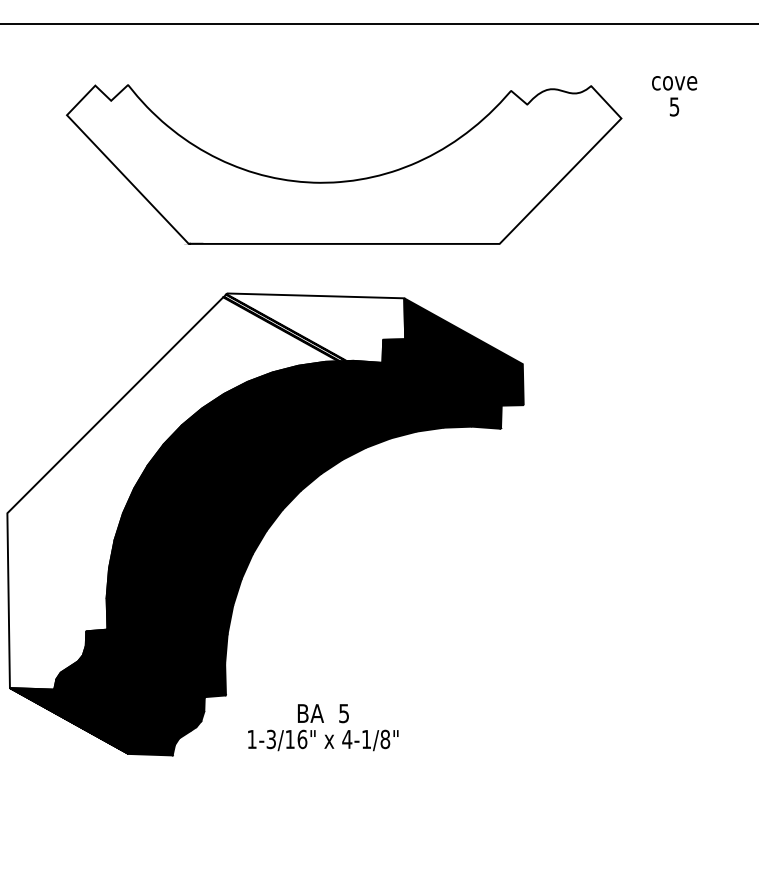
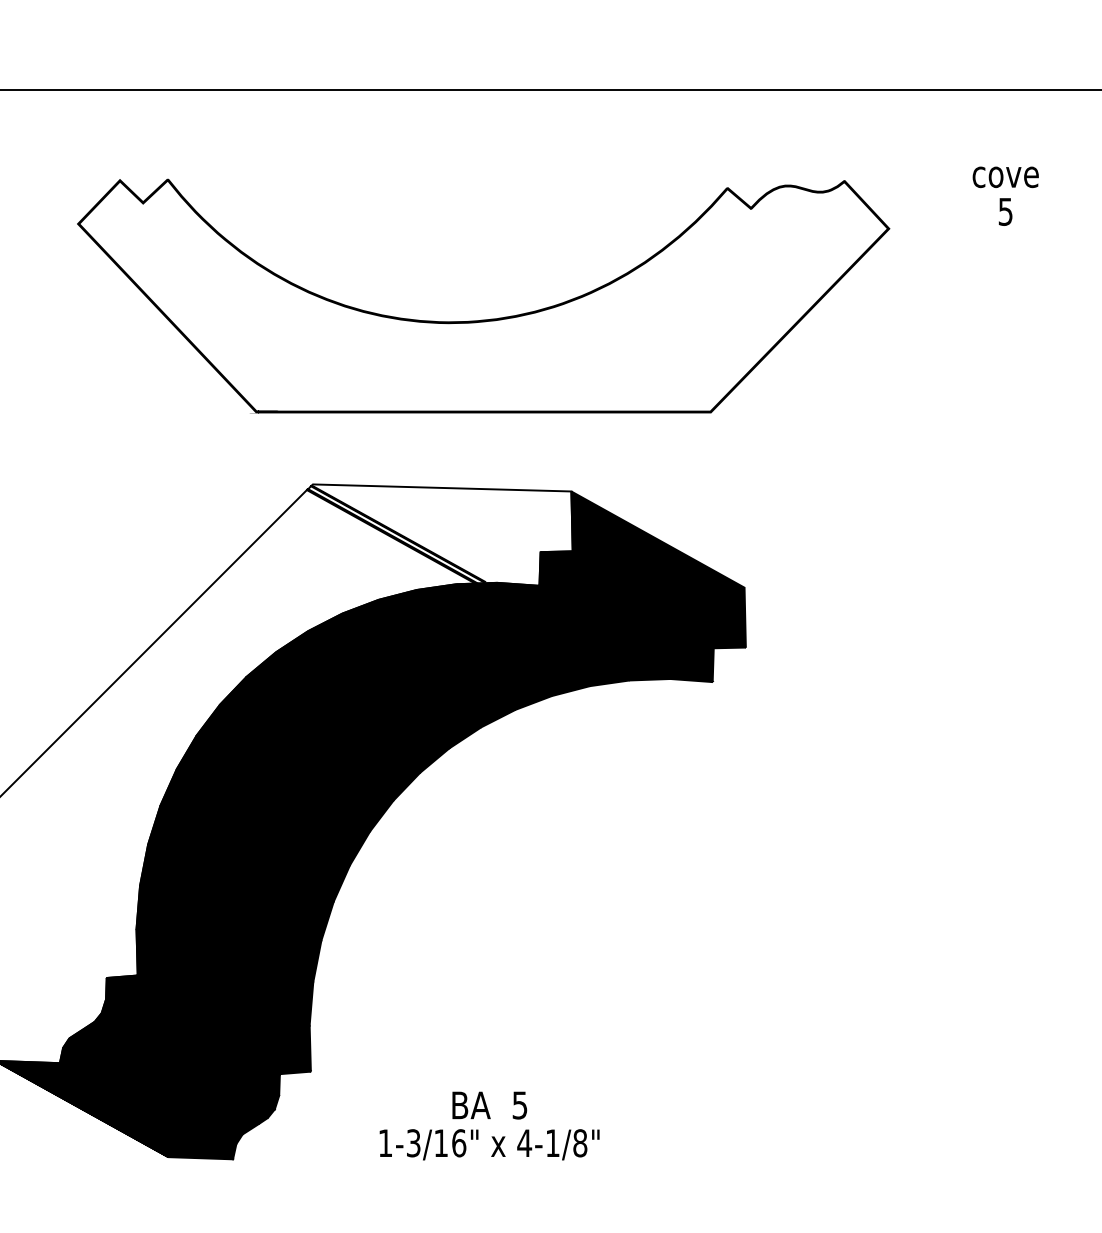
text: (674, 96) -> (1005, 196), moved
text: (323, 727) -> (489, 1125), moved

